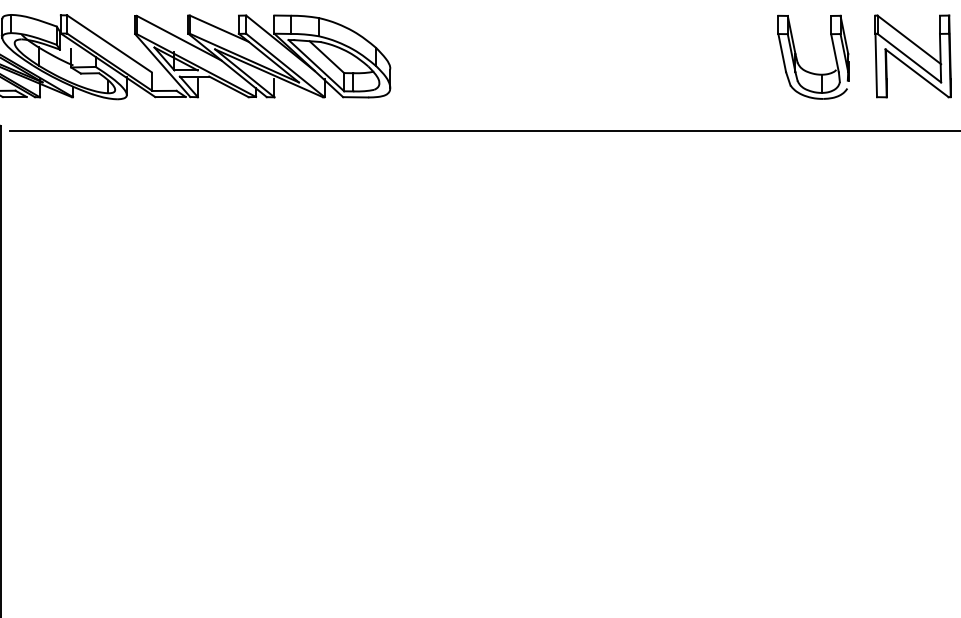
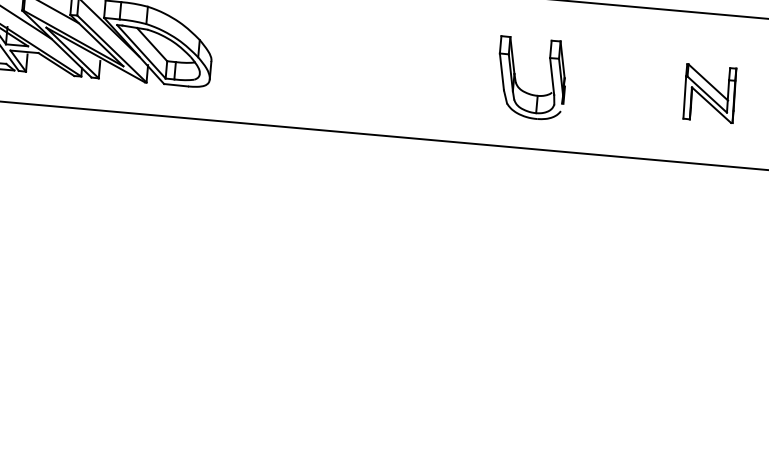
part: (912, 56) -> (709, 93), size x0.7
part: (807, 70) -> (524, 90), moved

